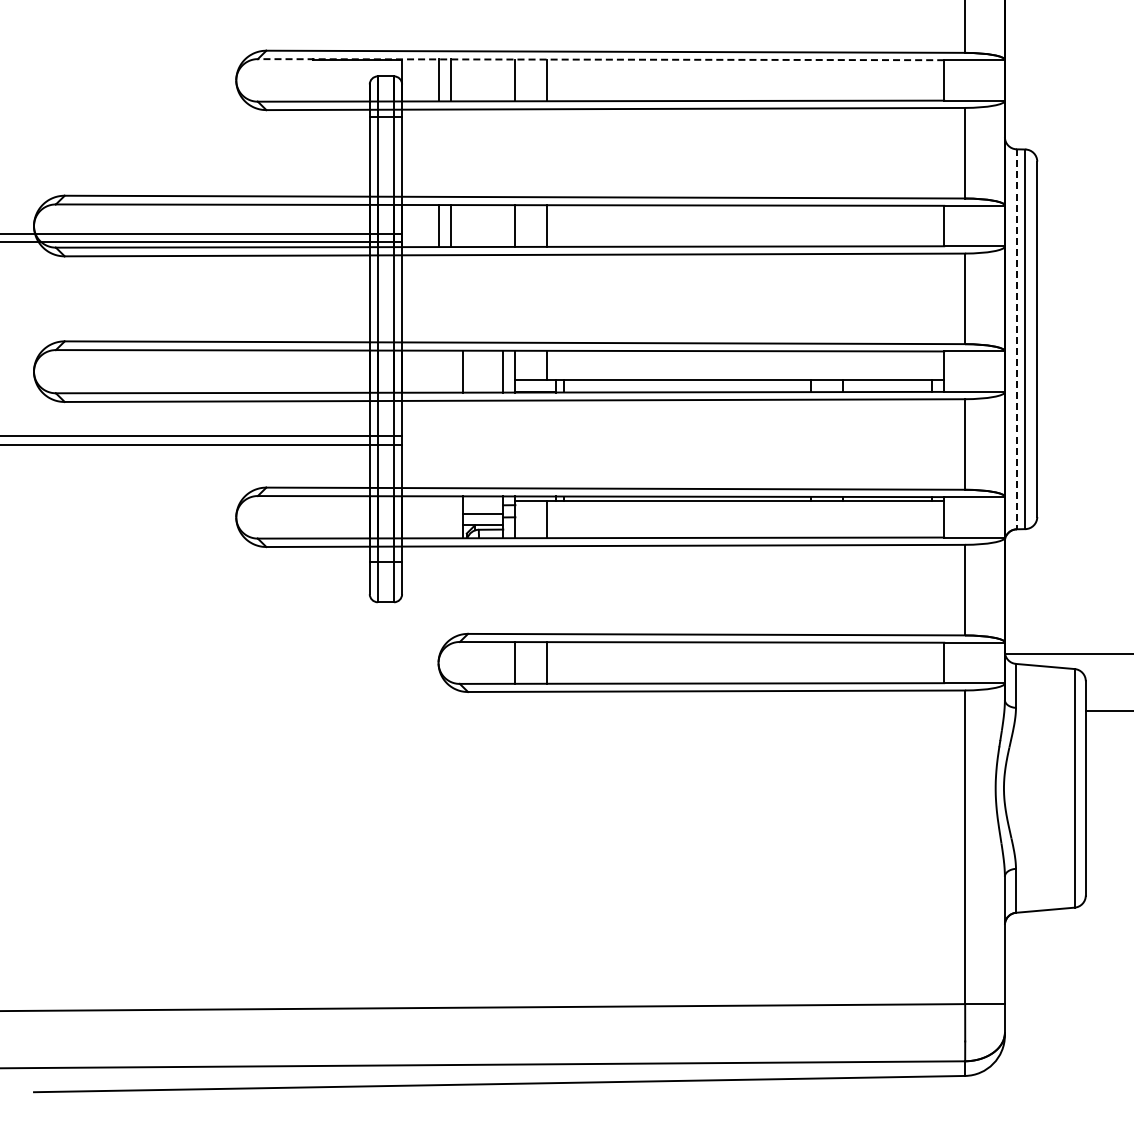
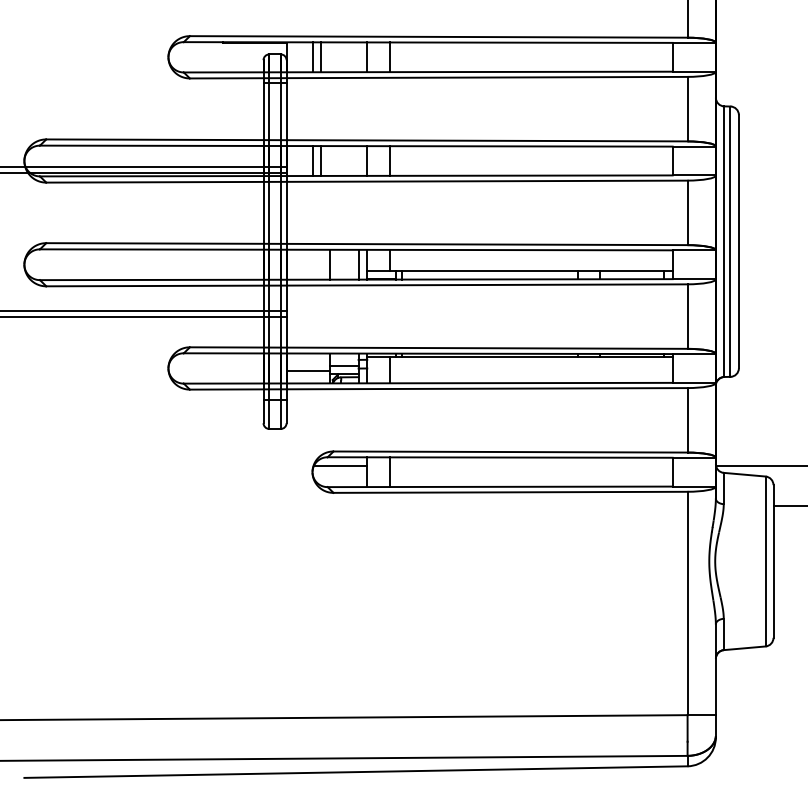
line: (600, 59) -> (427, 42), dashed -> solid
line: (1016, 339) -> (724, 241), dashed -> solid
line: (432, 521) -> (308, 371), added
line: (477, 654) -> (340, 466), added

